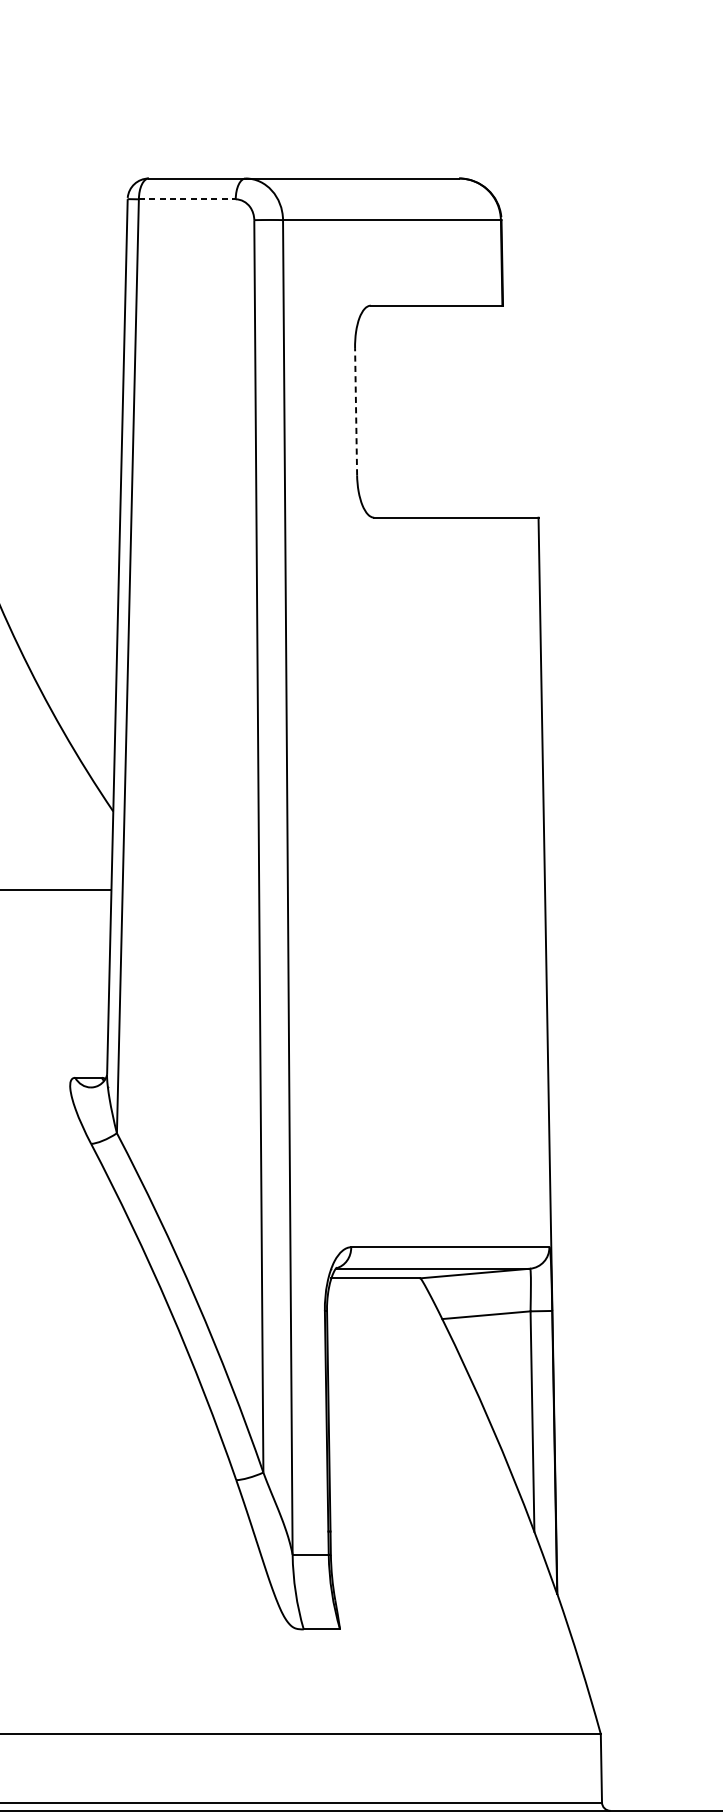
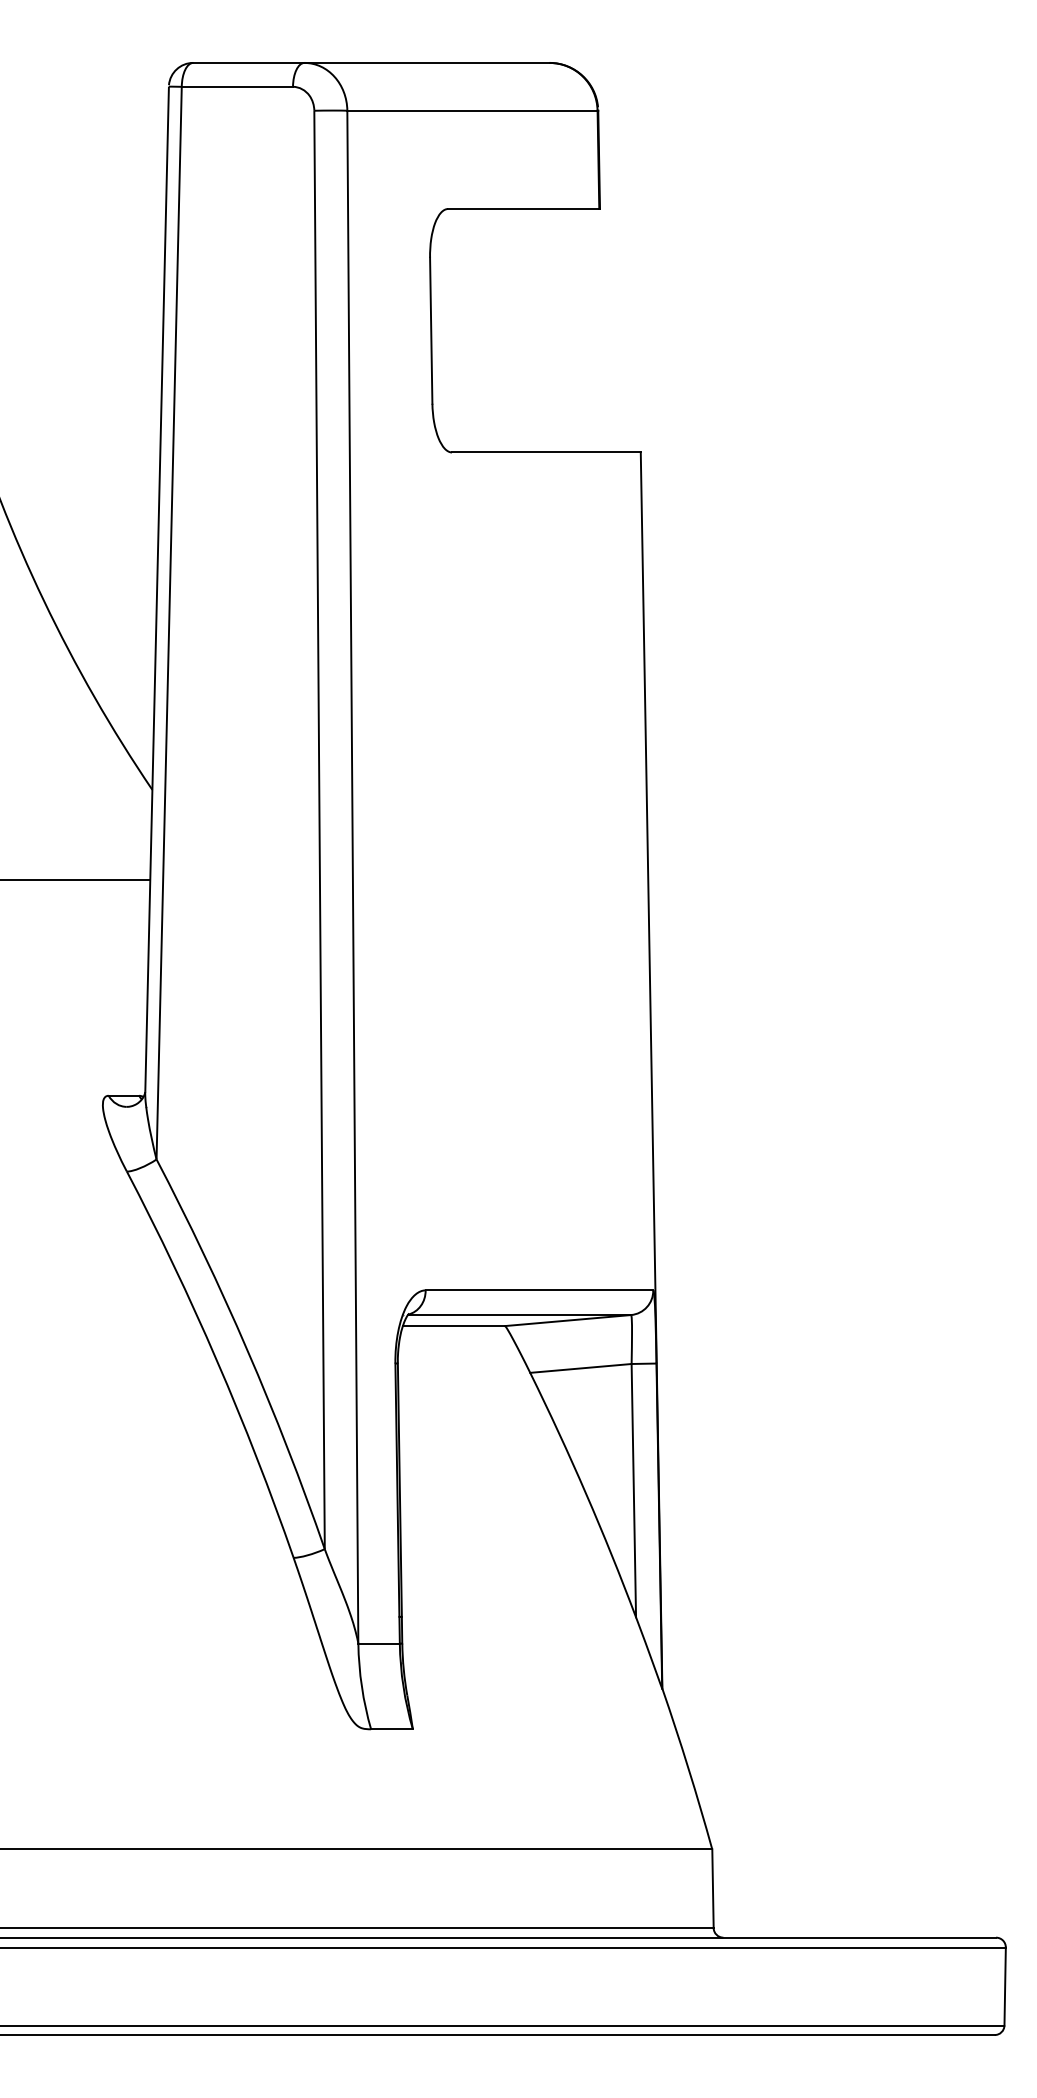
line: (187, 199) -> (237, 86), dashed -> solid
line: (356, 411) -> (431, 330), dashed -> solid

